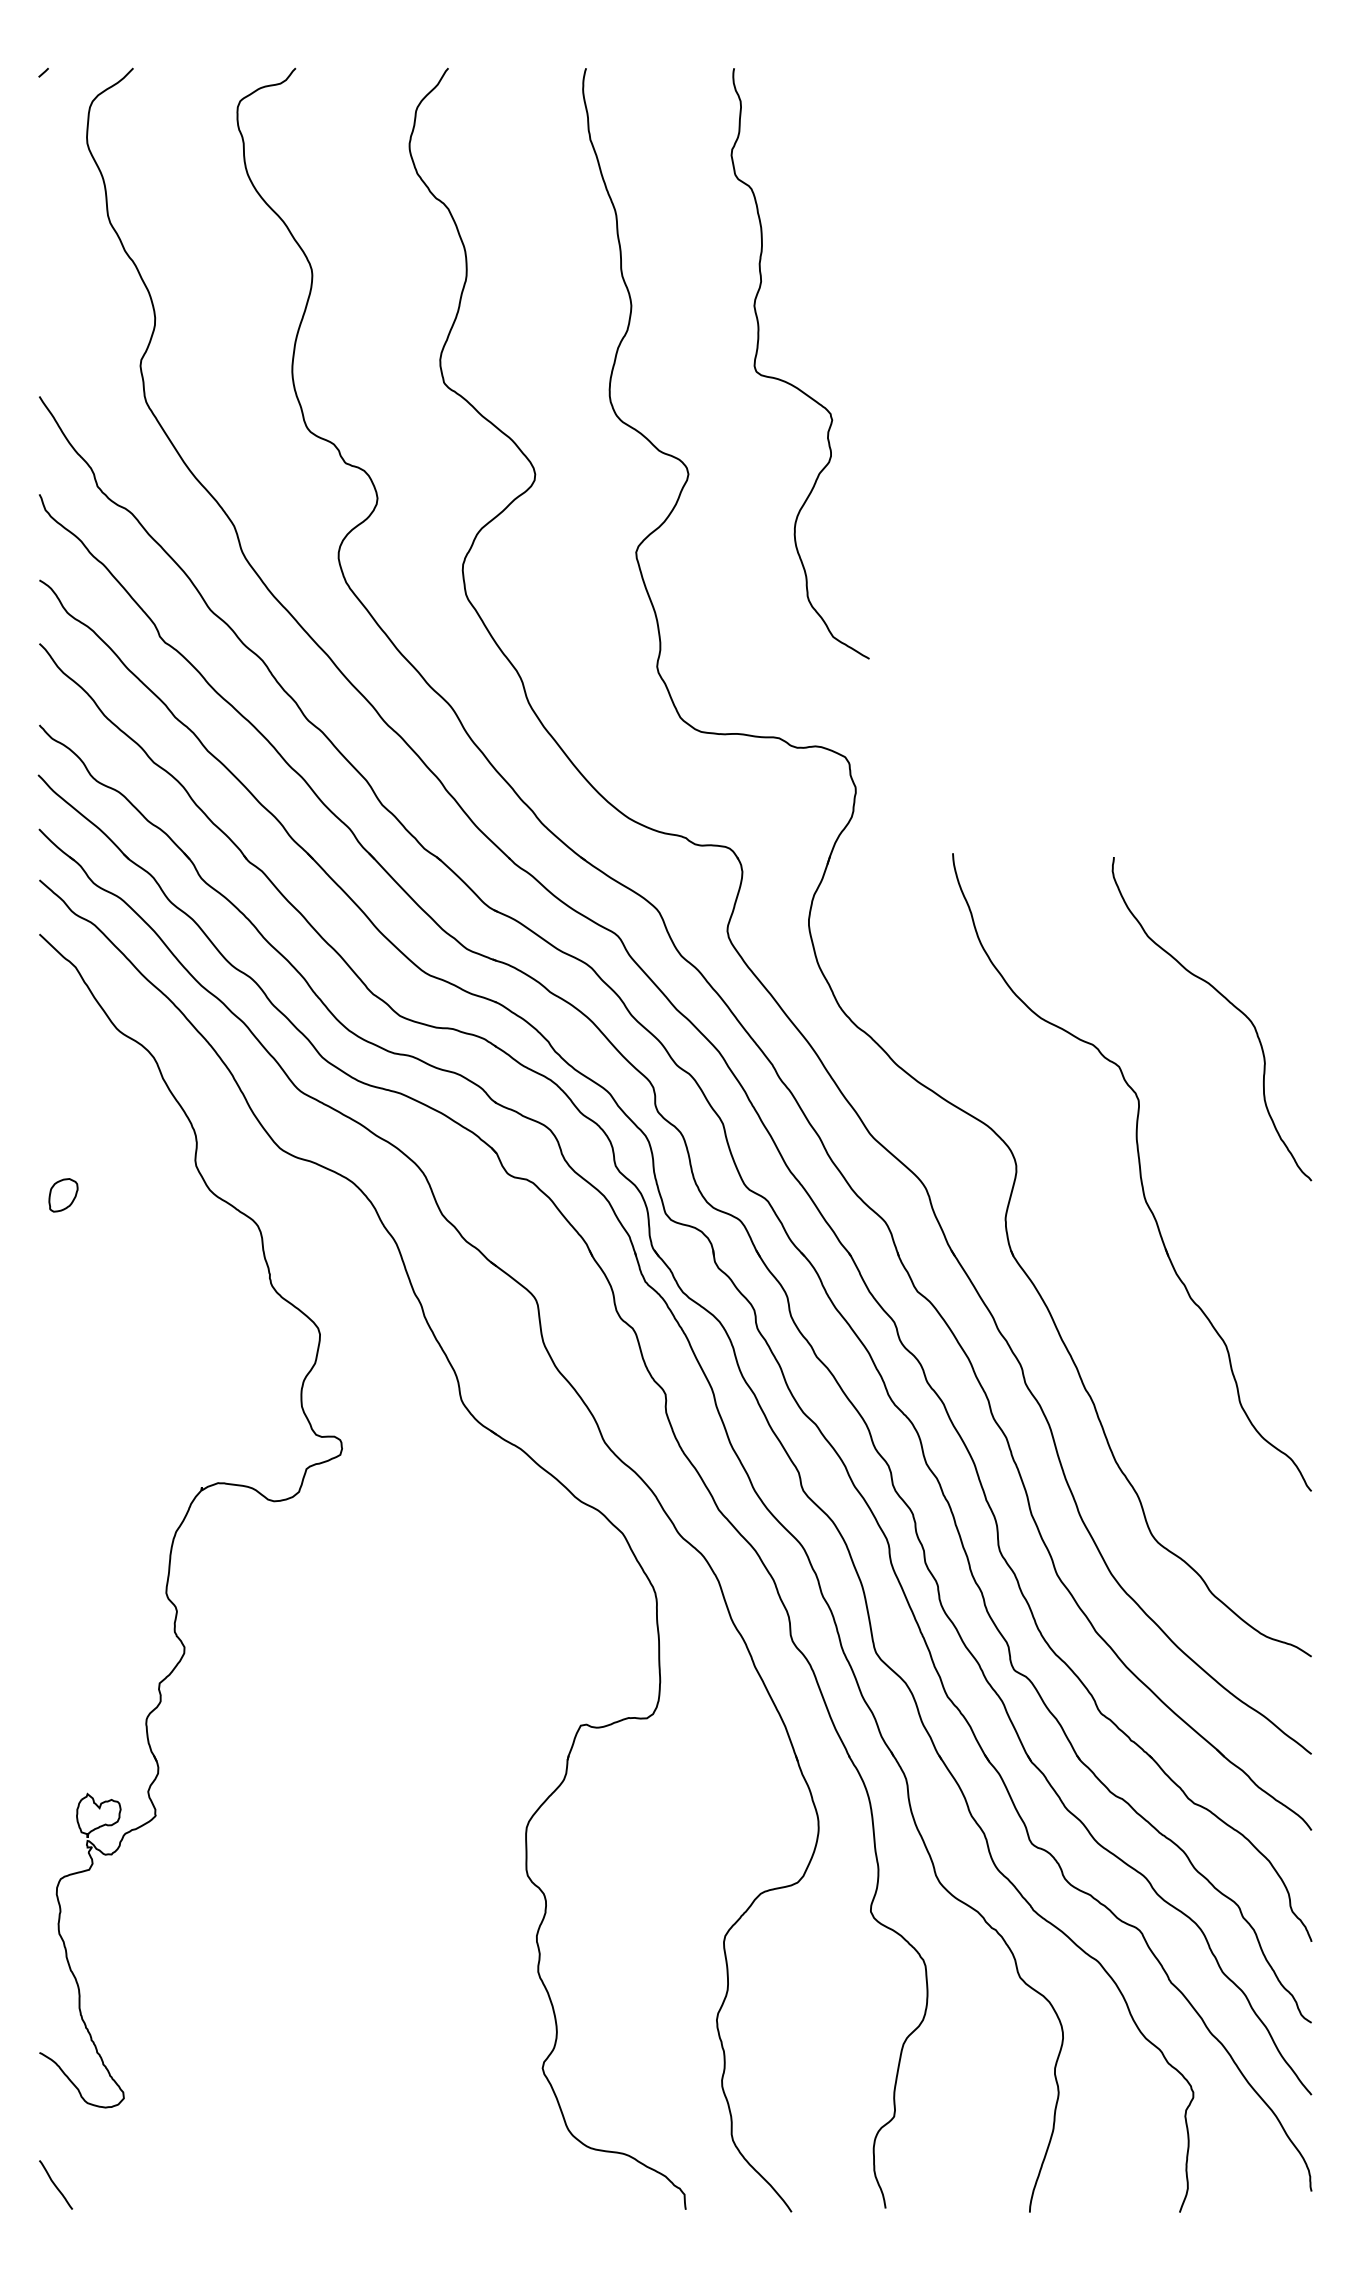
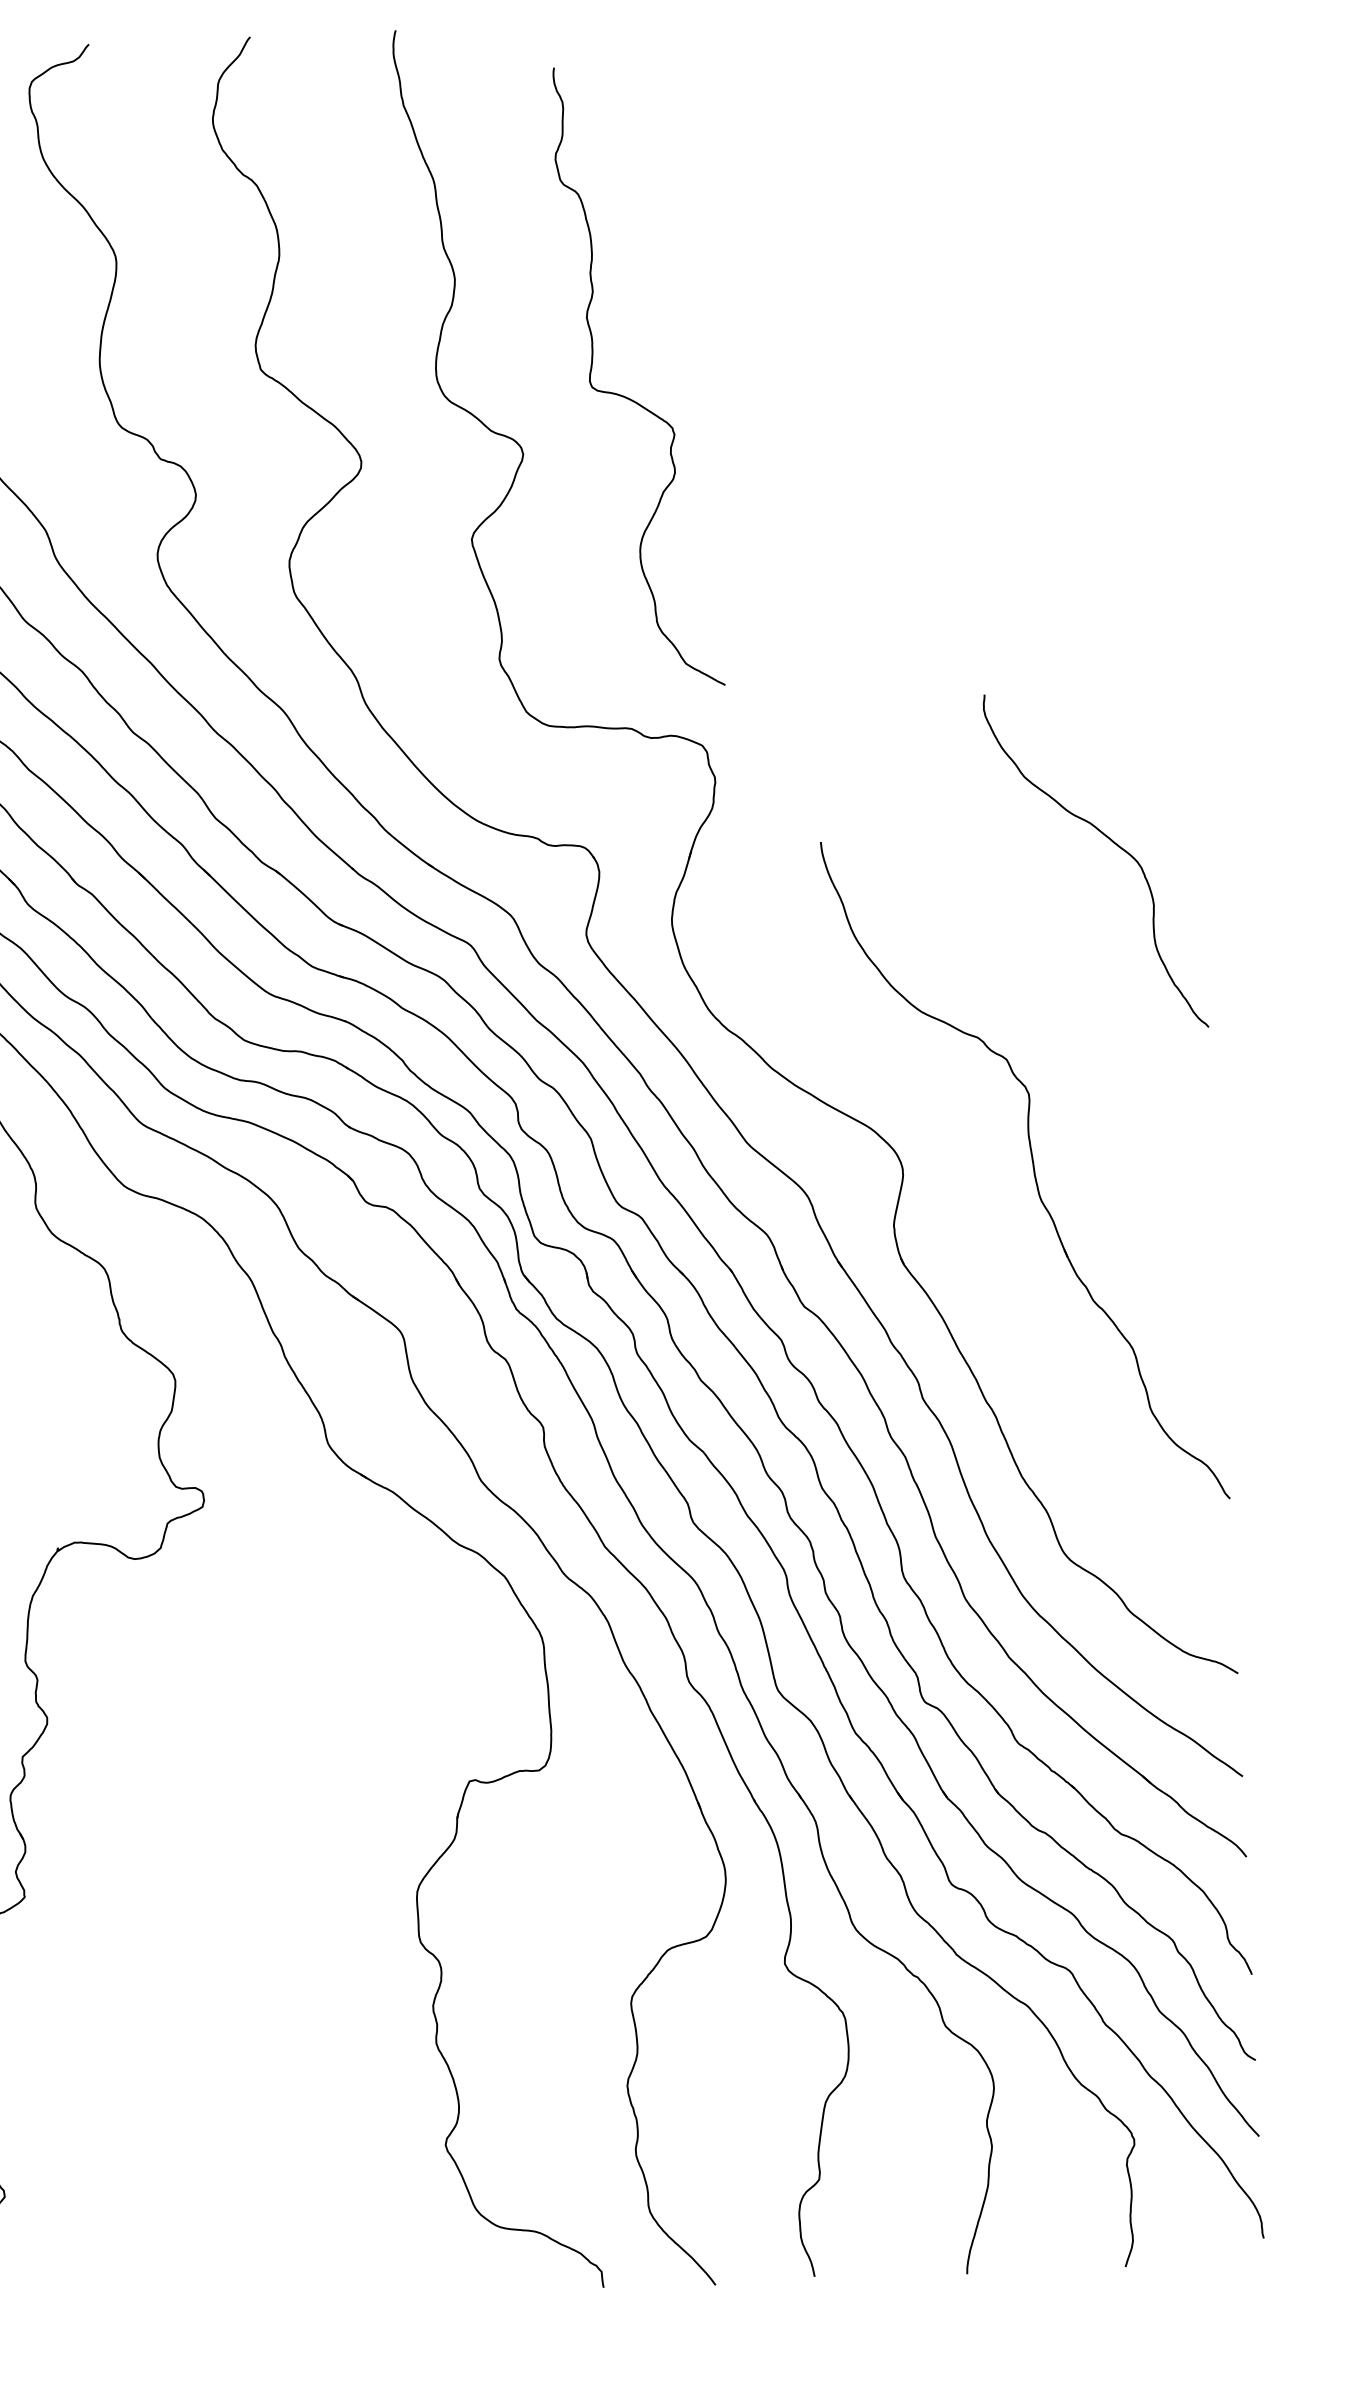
curve: (789, 382) -> (627, 396), moved
curve: (1228, 1002) -> (1112, 842), moved

